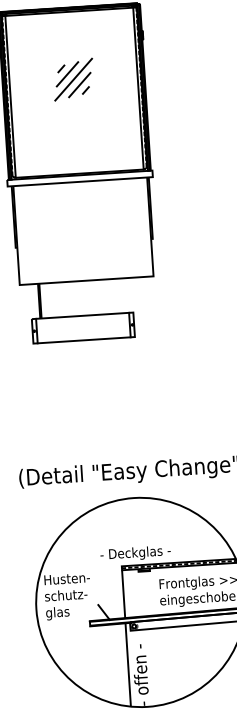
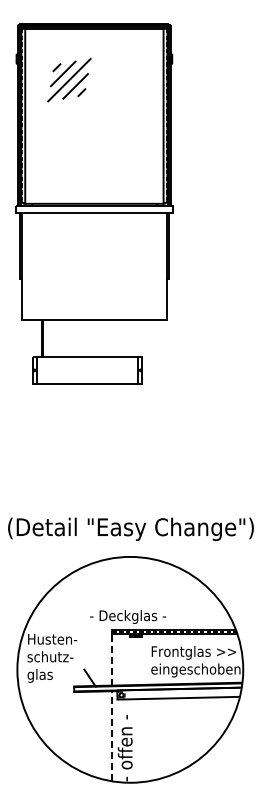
part: (73, 79) -> (69, 79), moved
line: (123, 593) -> (112, 659), solid -> dashed
line: (128, 664) -> (112, 735), solid -> dashed

